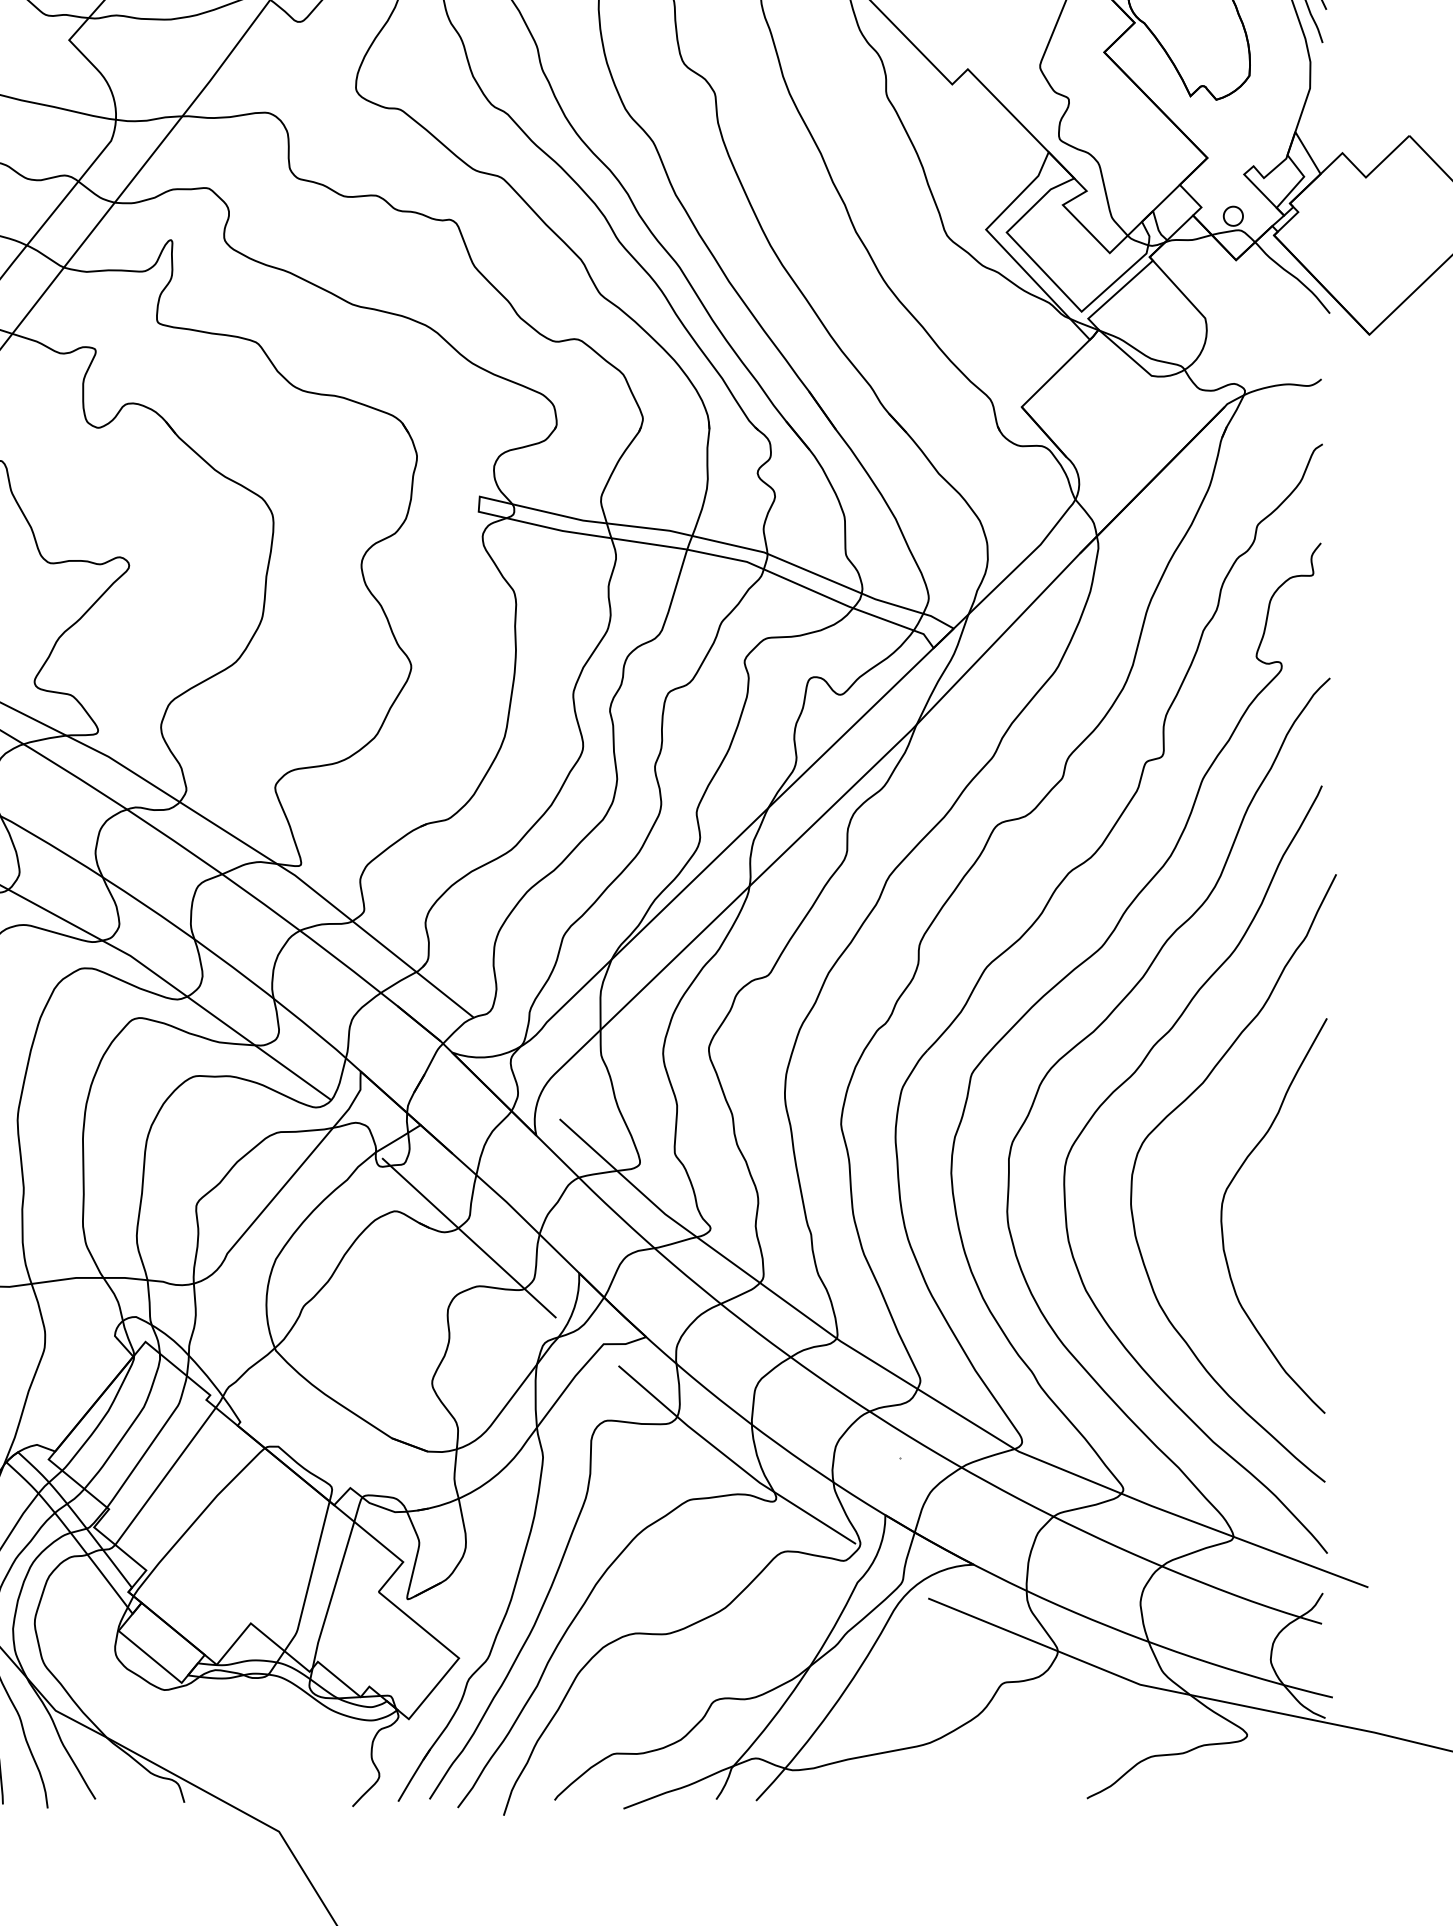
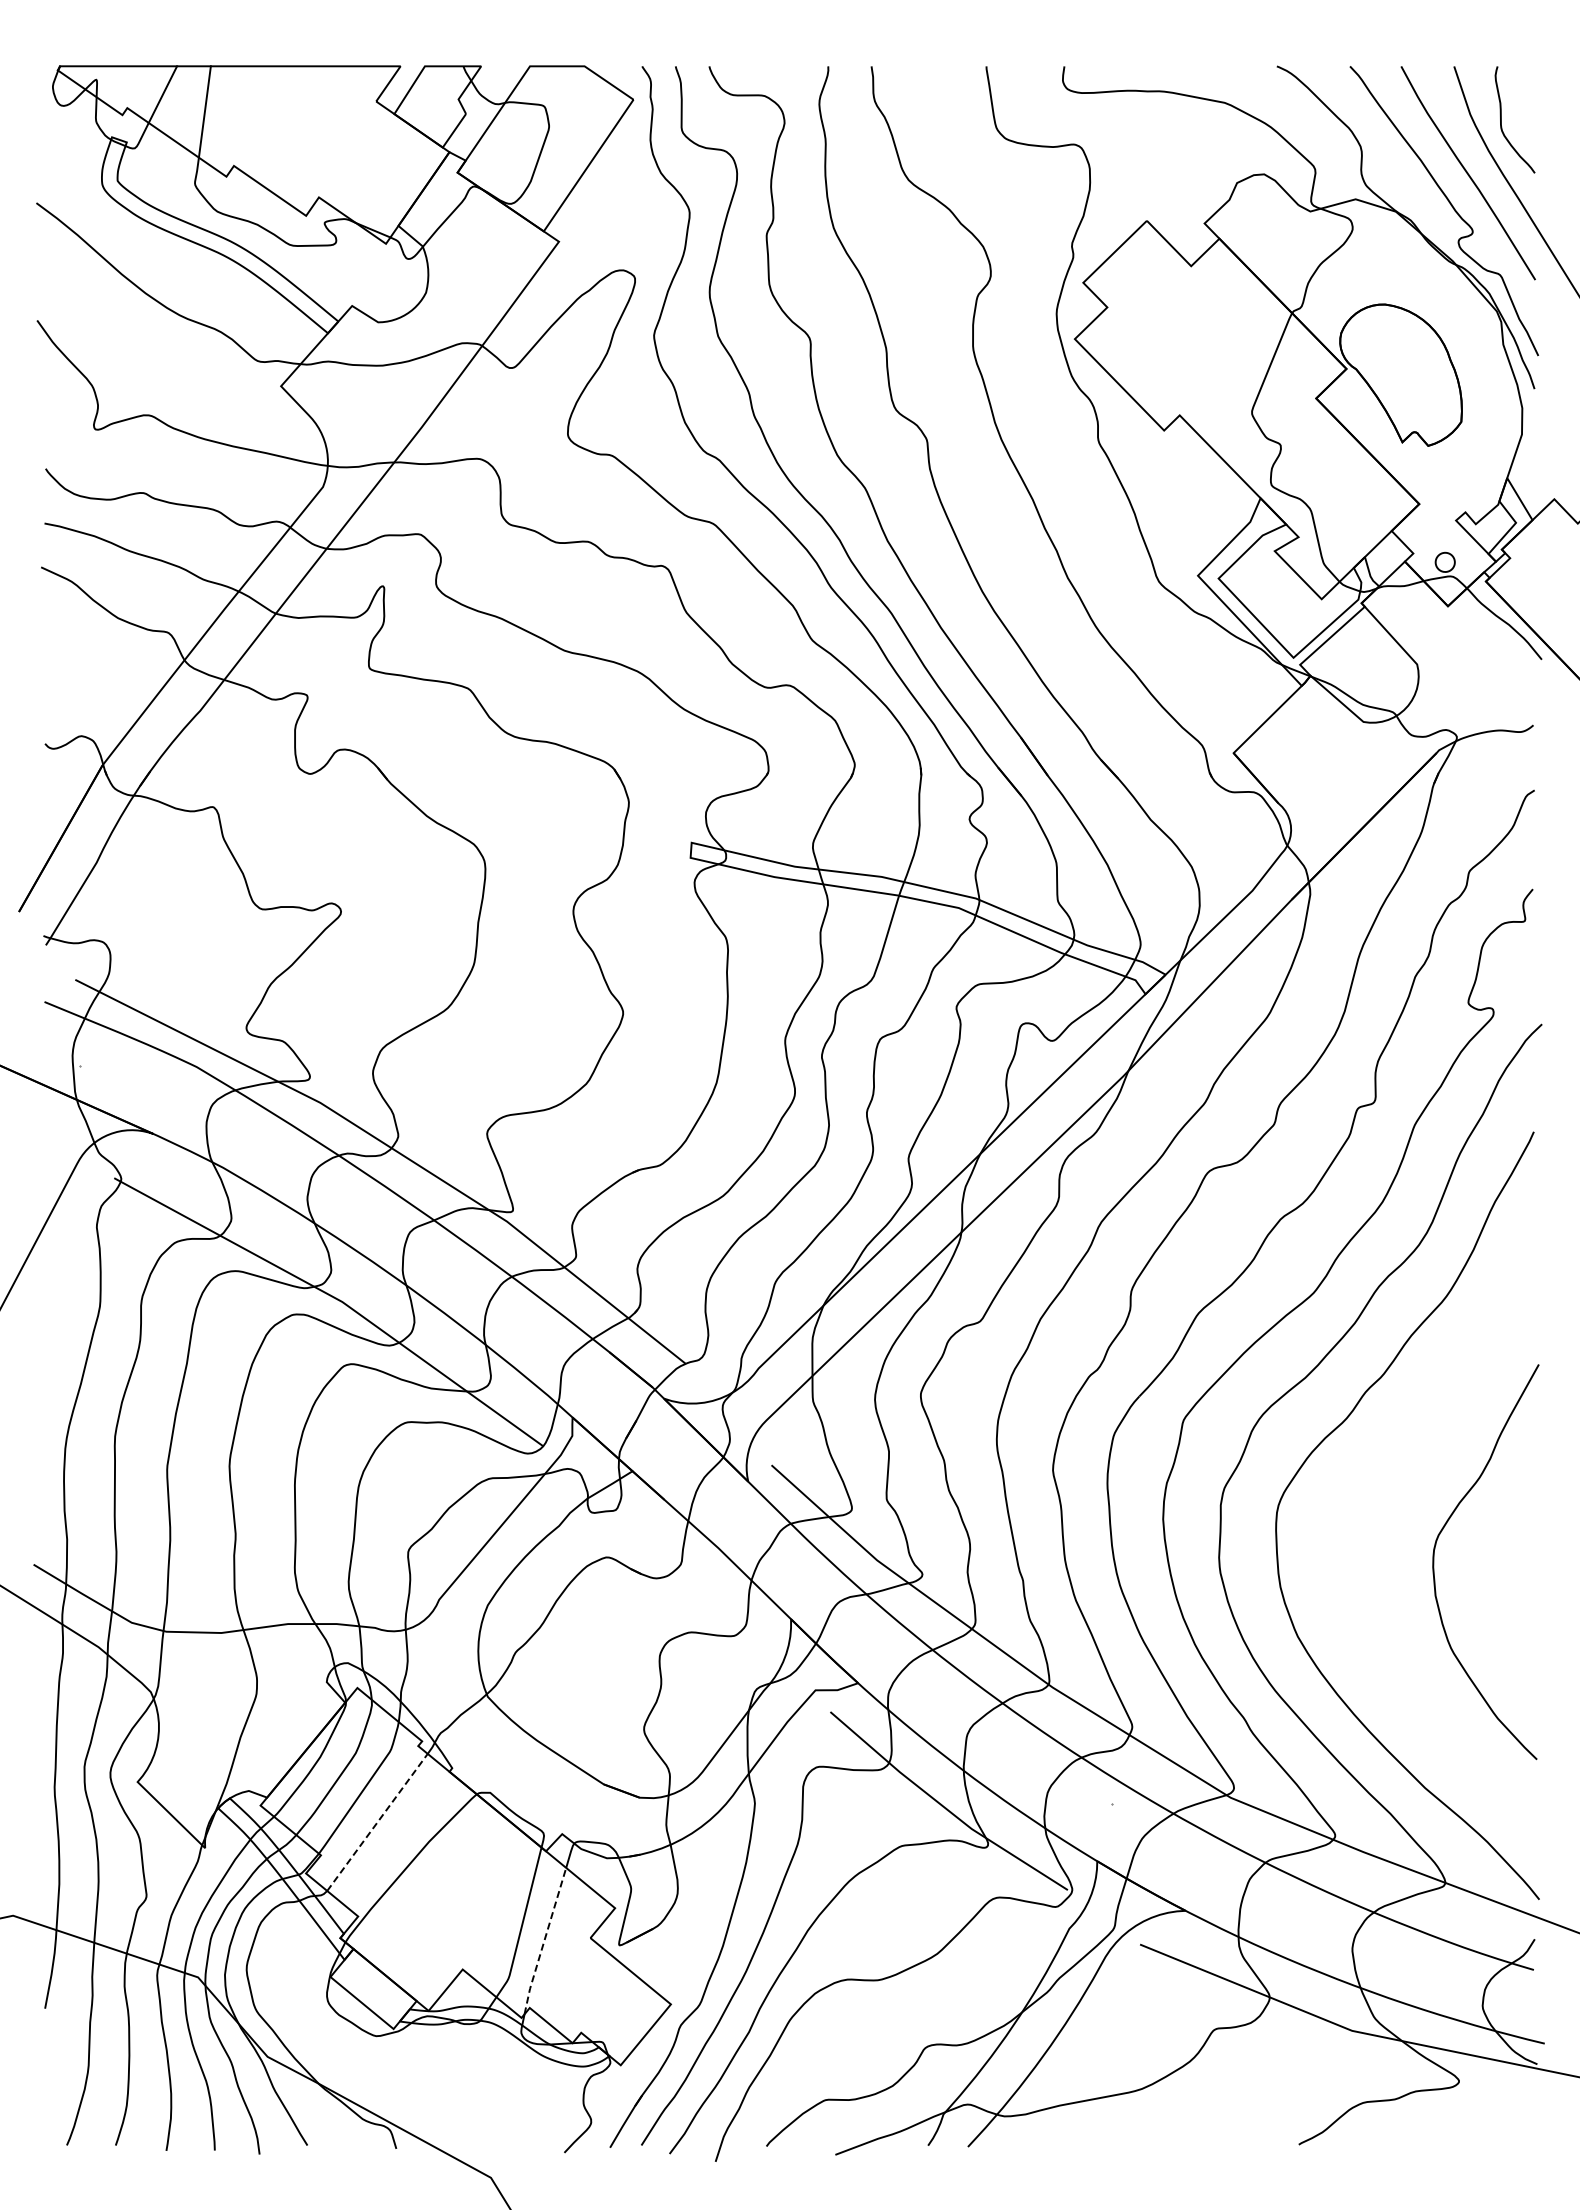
curve: (1174, 1111) -> (1386, 1457), removed
line: (468, 1237) -> (680, 1583), removed
line: (165, 1476) -> (377, 1822), solid -> dashed
line: (332, 1595) -> (544, 1941), solid -> dashed

